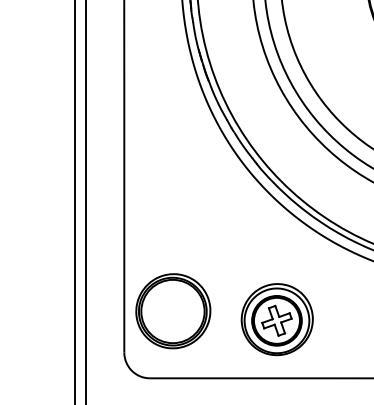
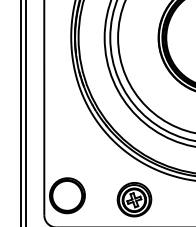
part: (277, 319) -> (134, 199), moved

